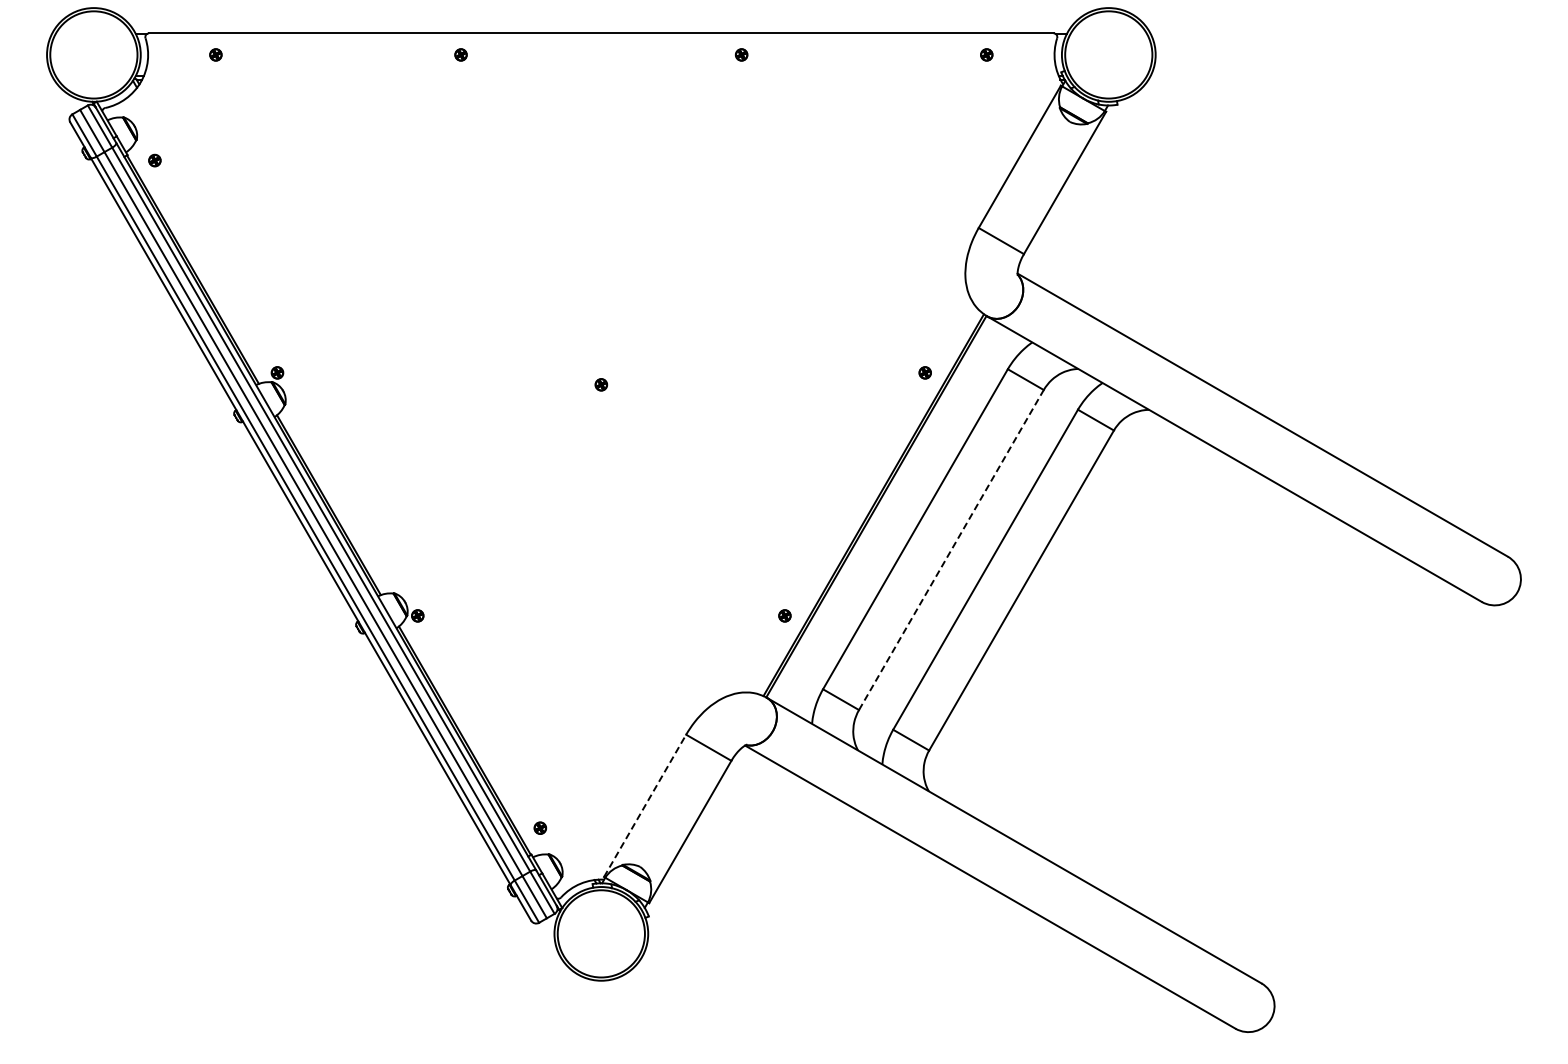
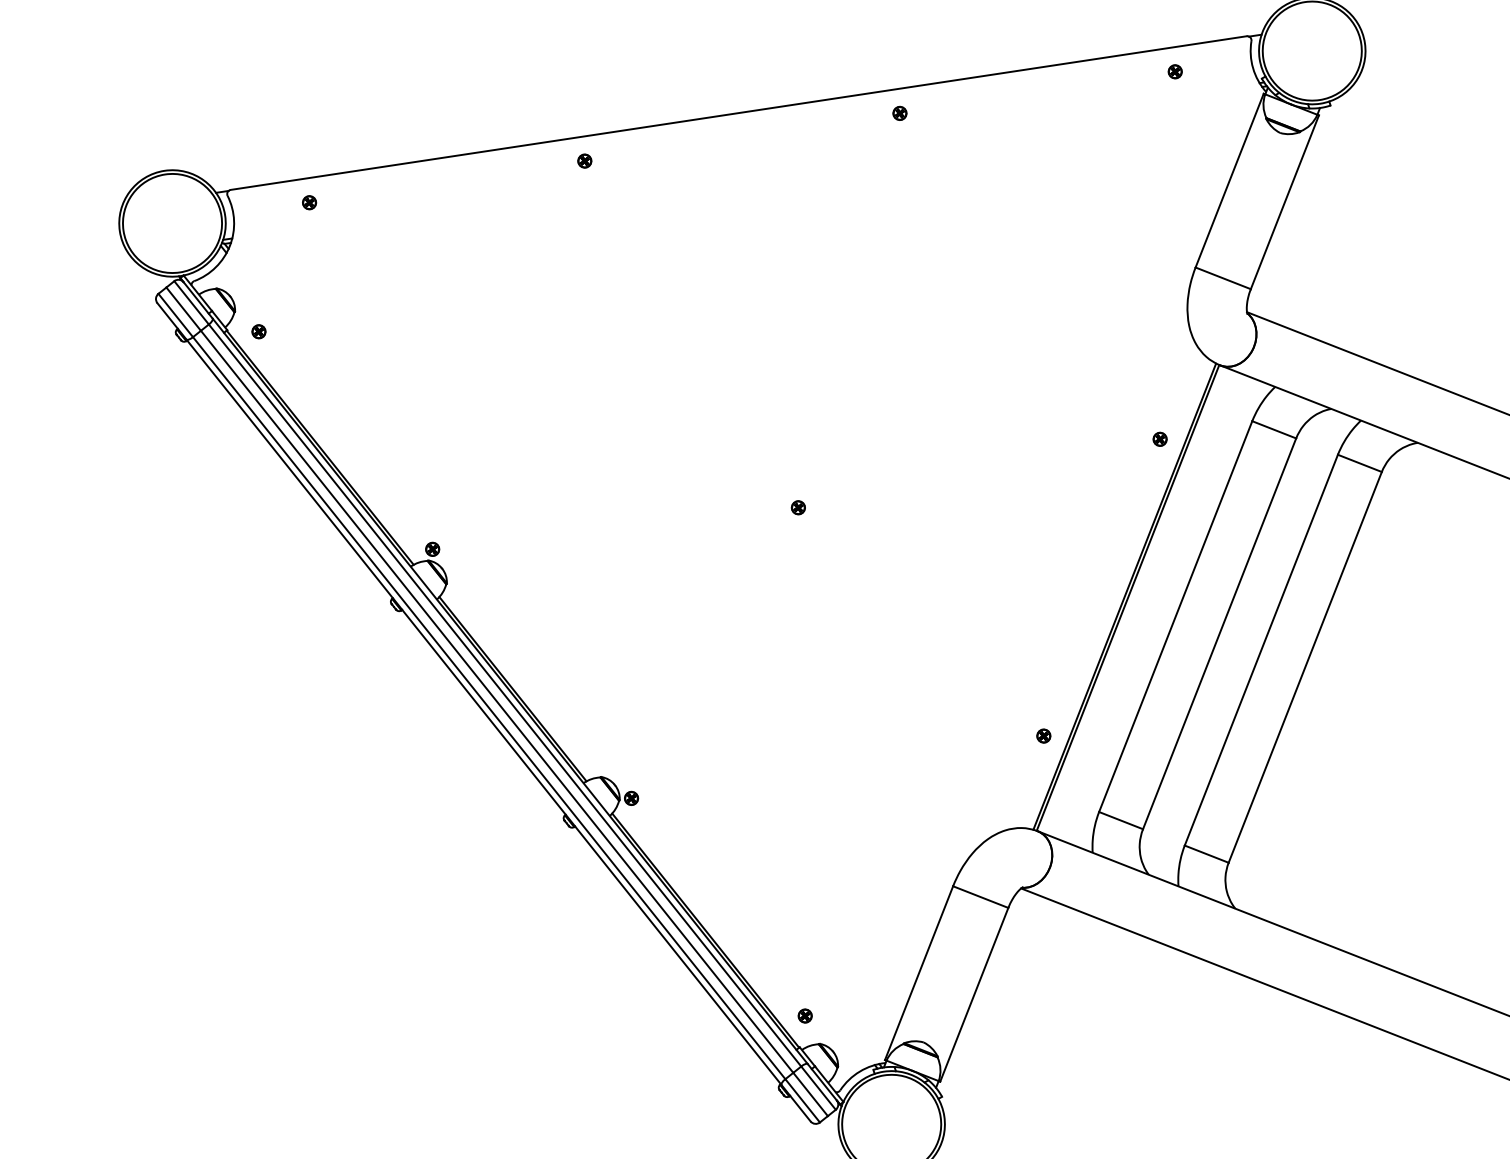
line: (951, 550) -> (1219, 634), dashed -> solid
line: (645, 805) -> (919, 972), dashed -> solid

